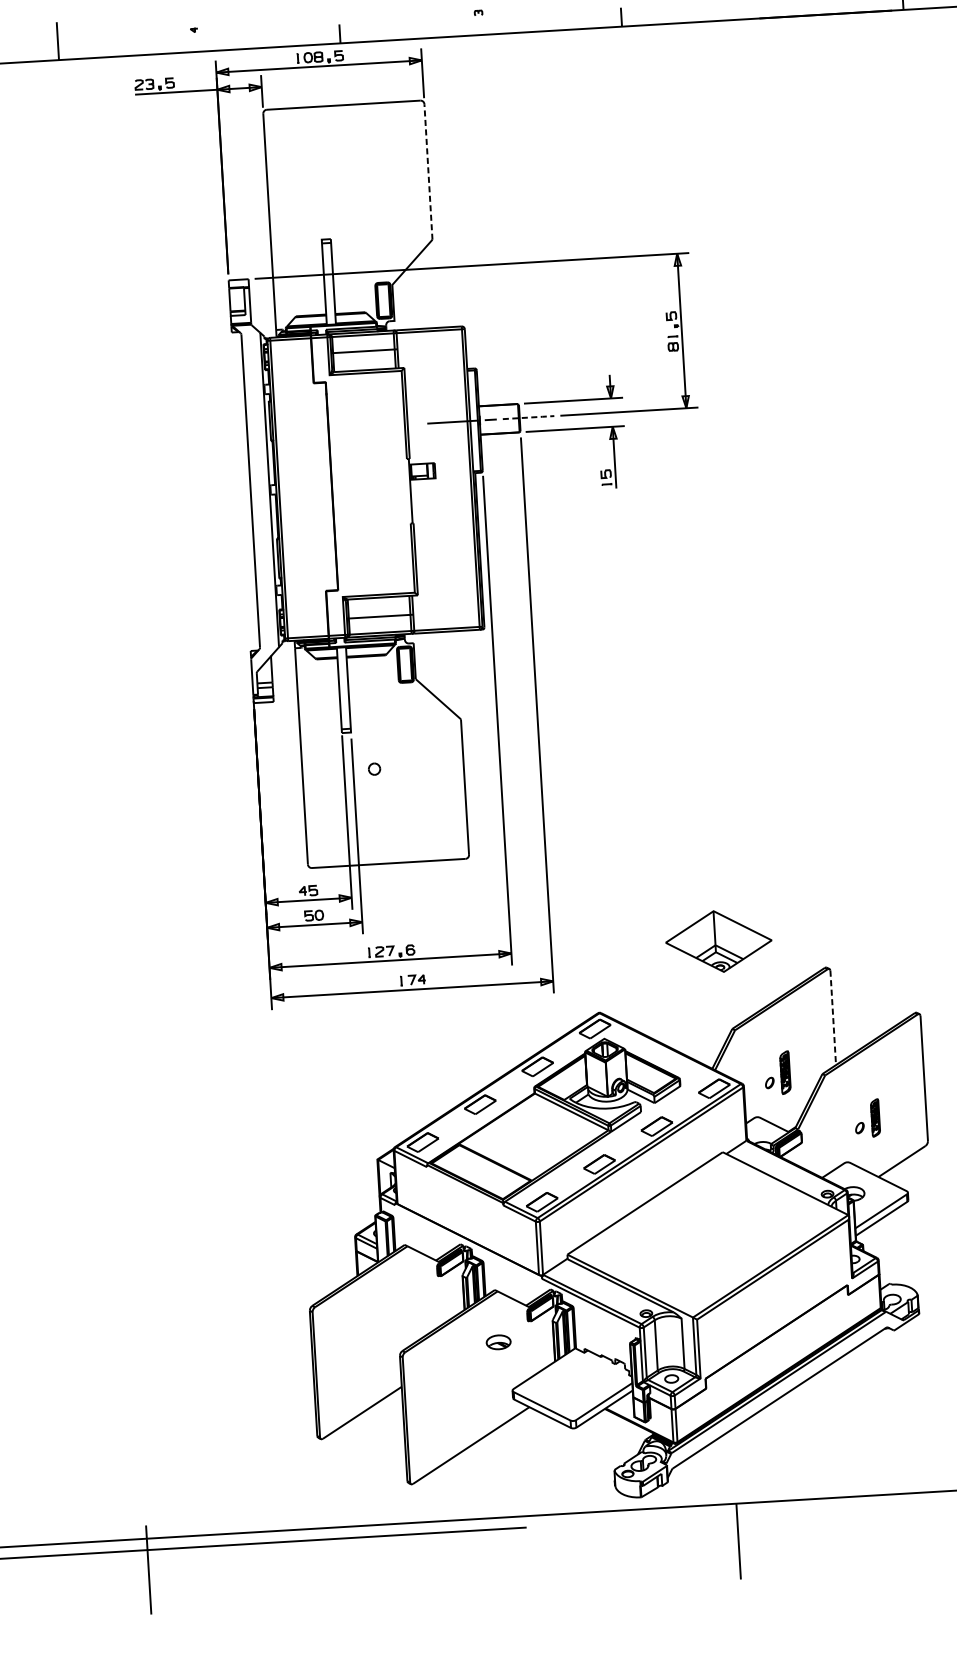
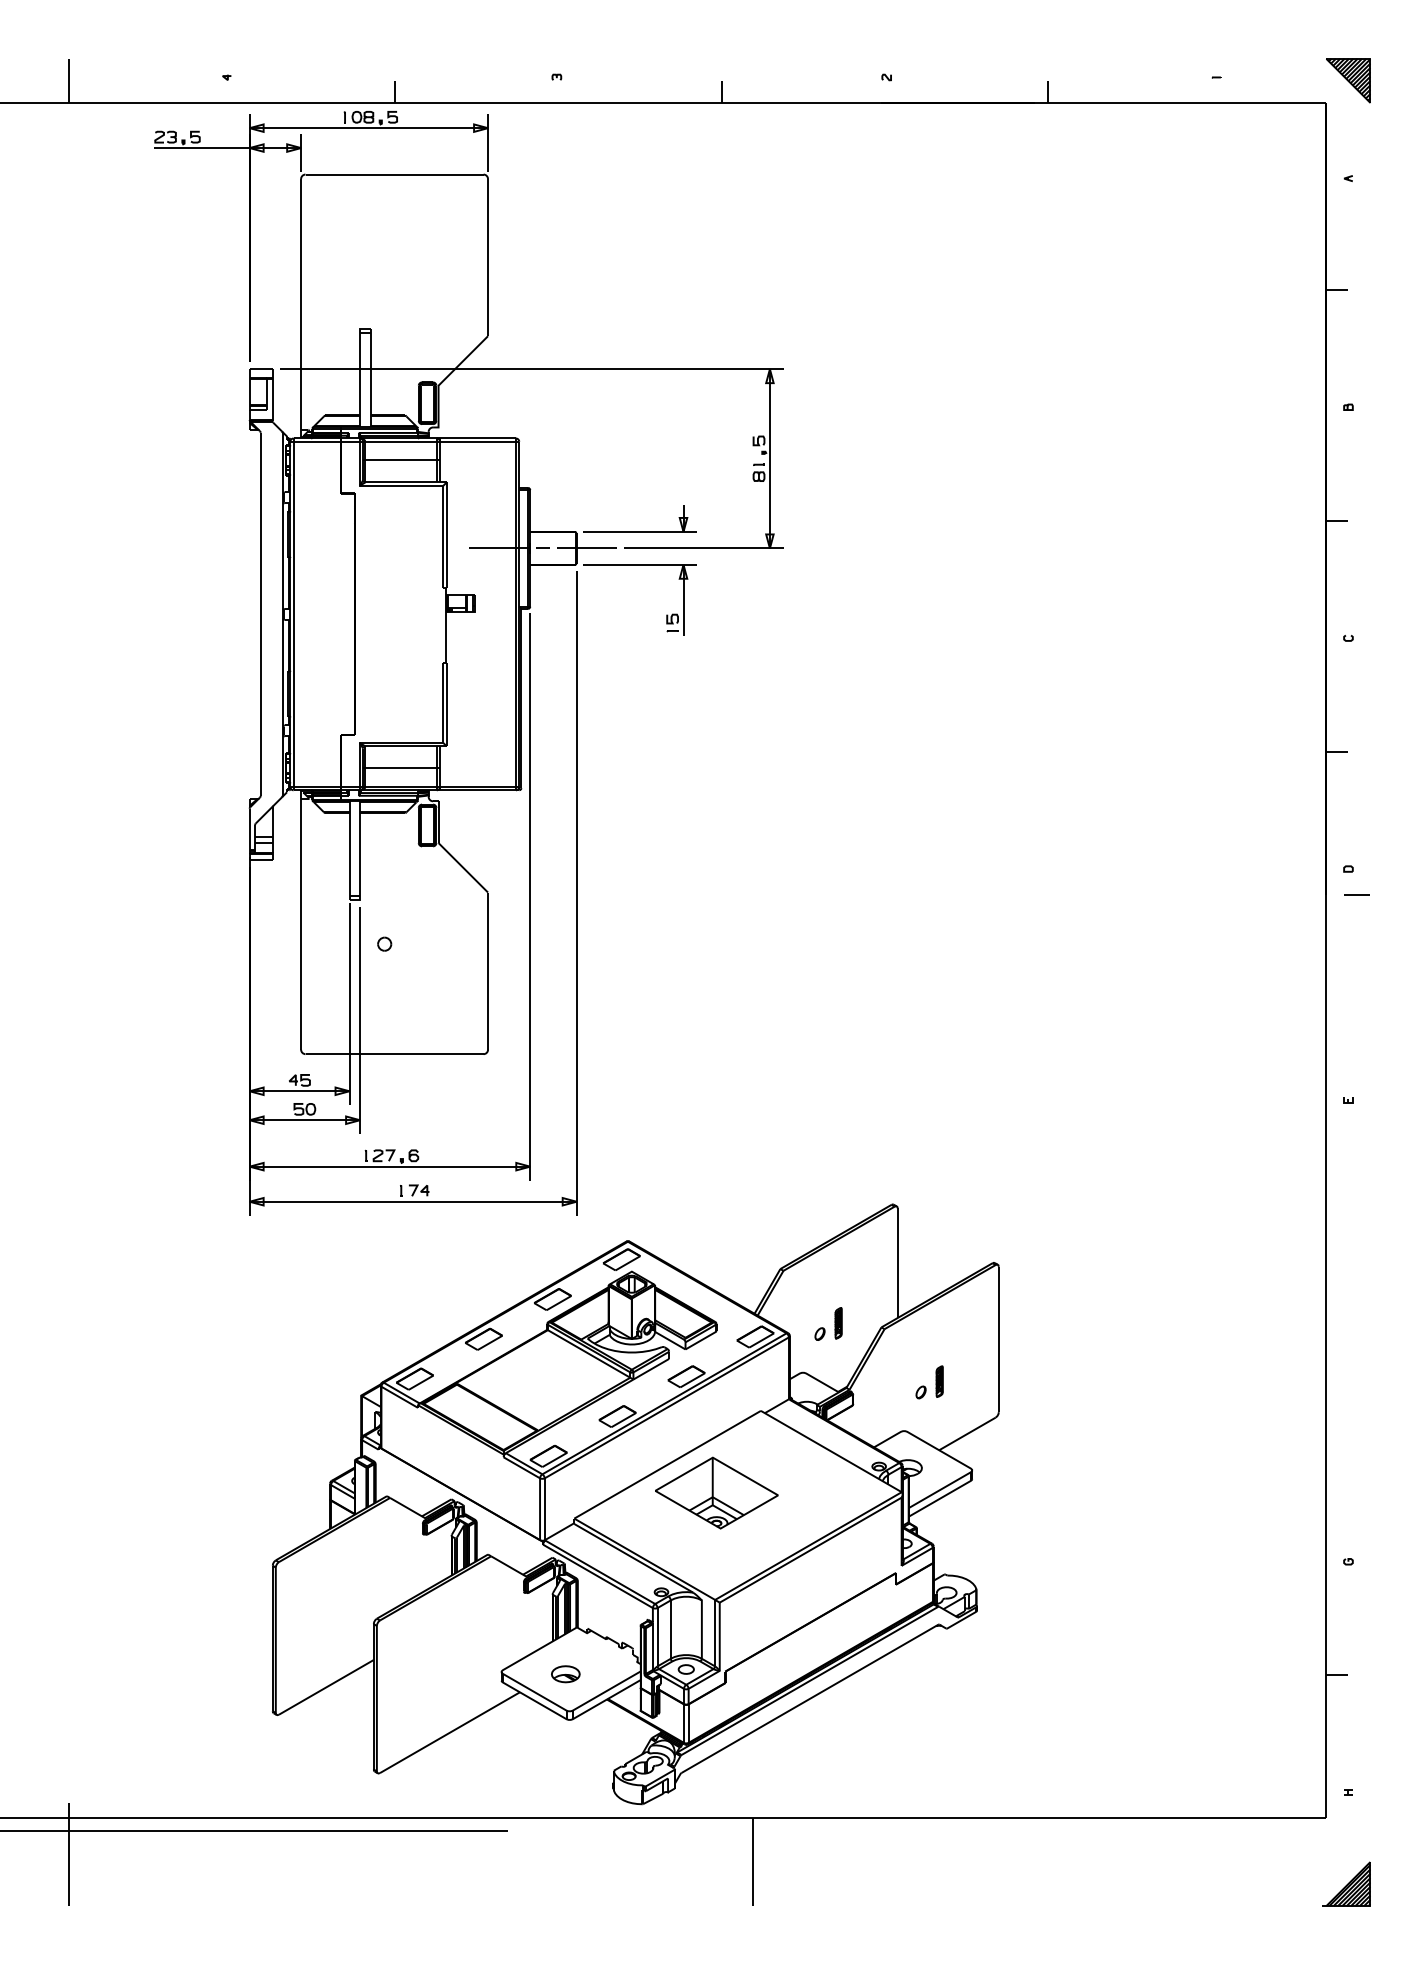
line: (428, 171) -> (488, 257), dashed -> solid
line: (529, 417) -> (587, 548), dashed -> solid
part: (718, 941) -> (716, 1492), moved
line: (832, 1018) -> (897, 1263), dashed -> solid
part: (785, 1072) -> (838, 1323), size x0.62
part: (875, 1117) -> (939, 1381), size x0.71
part: (498, 1342) -> (565, 1674), moved

